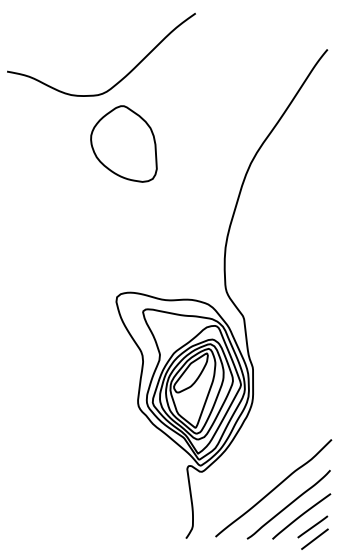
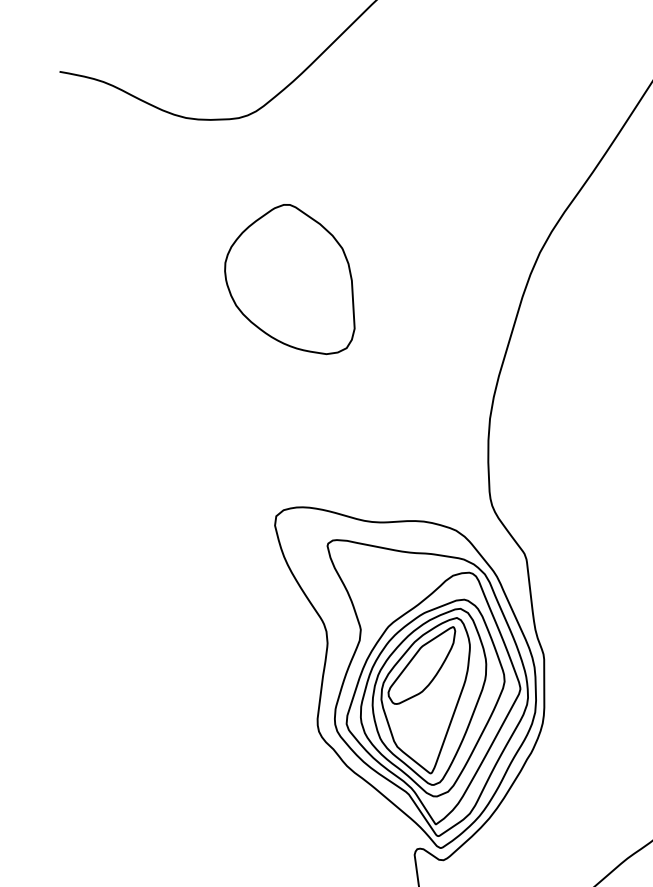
part: (123, 143) -> (288, 278), moved

